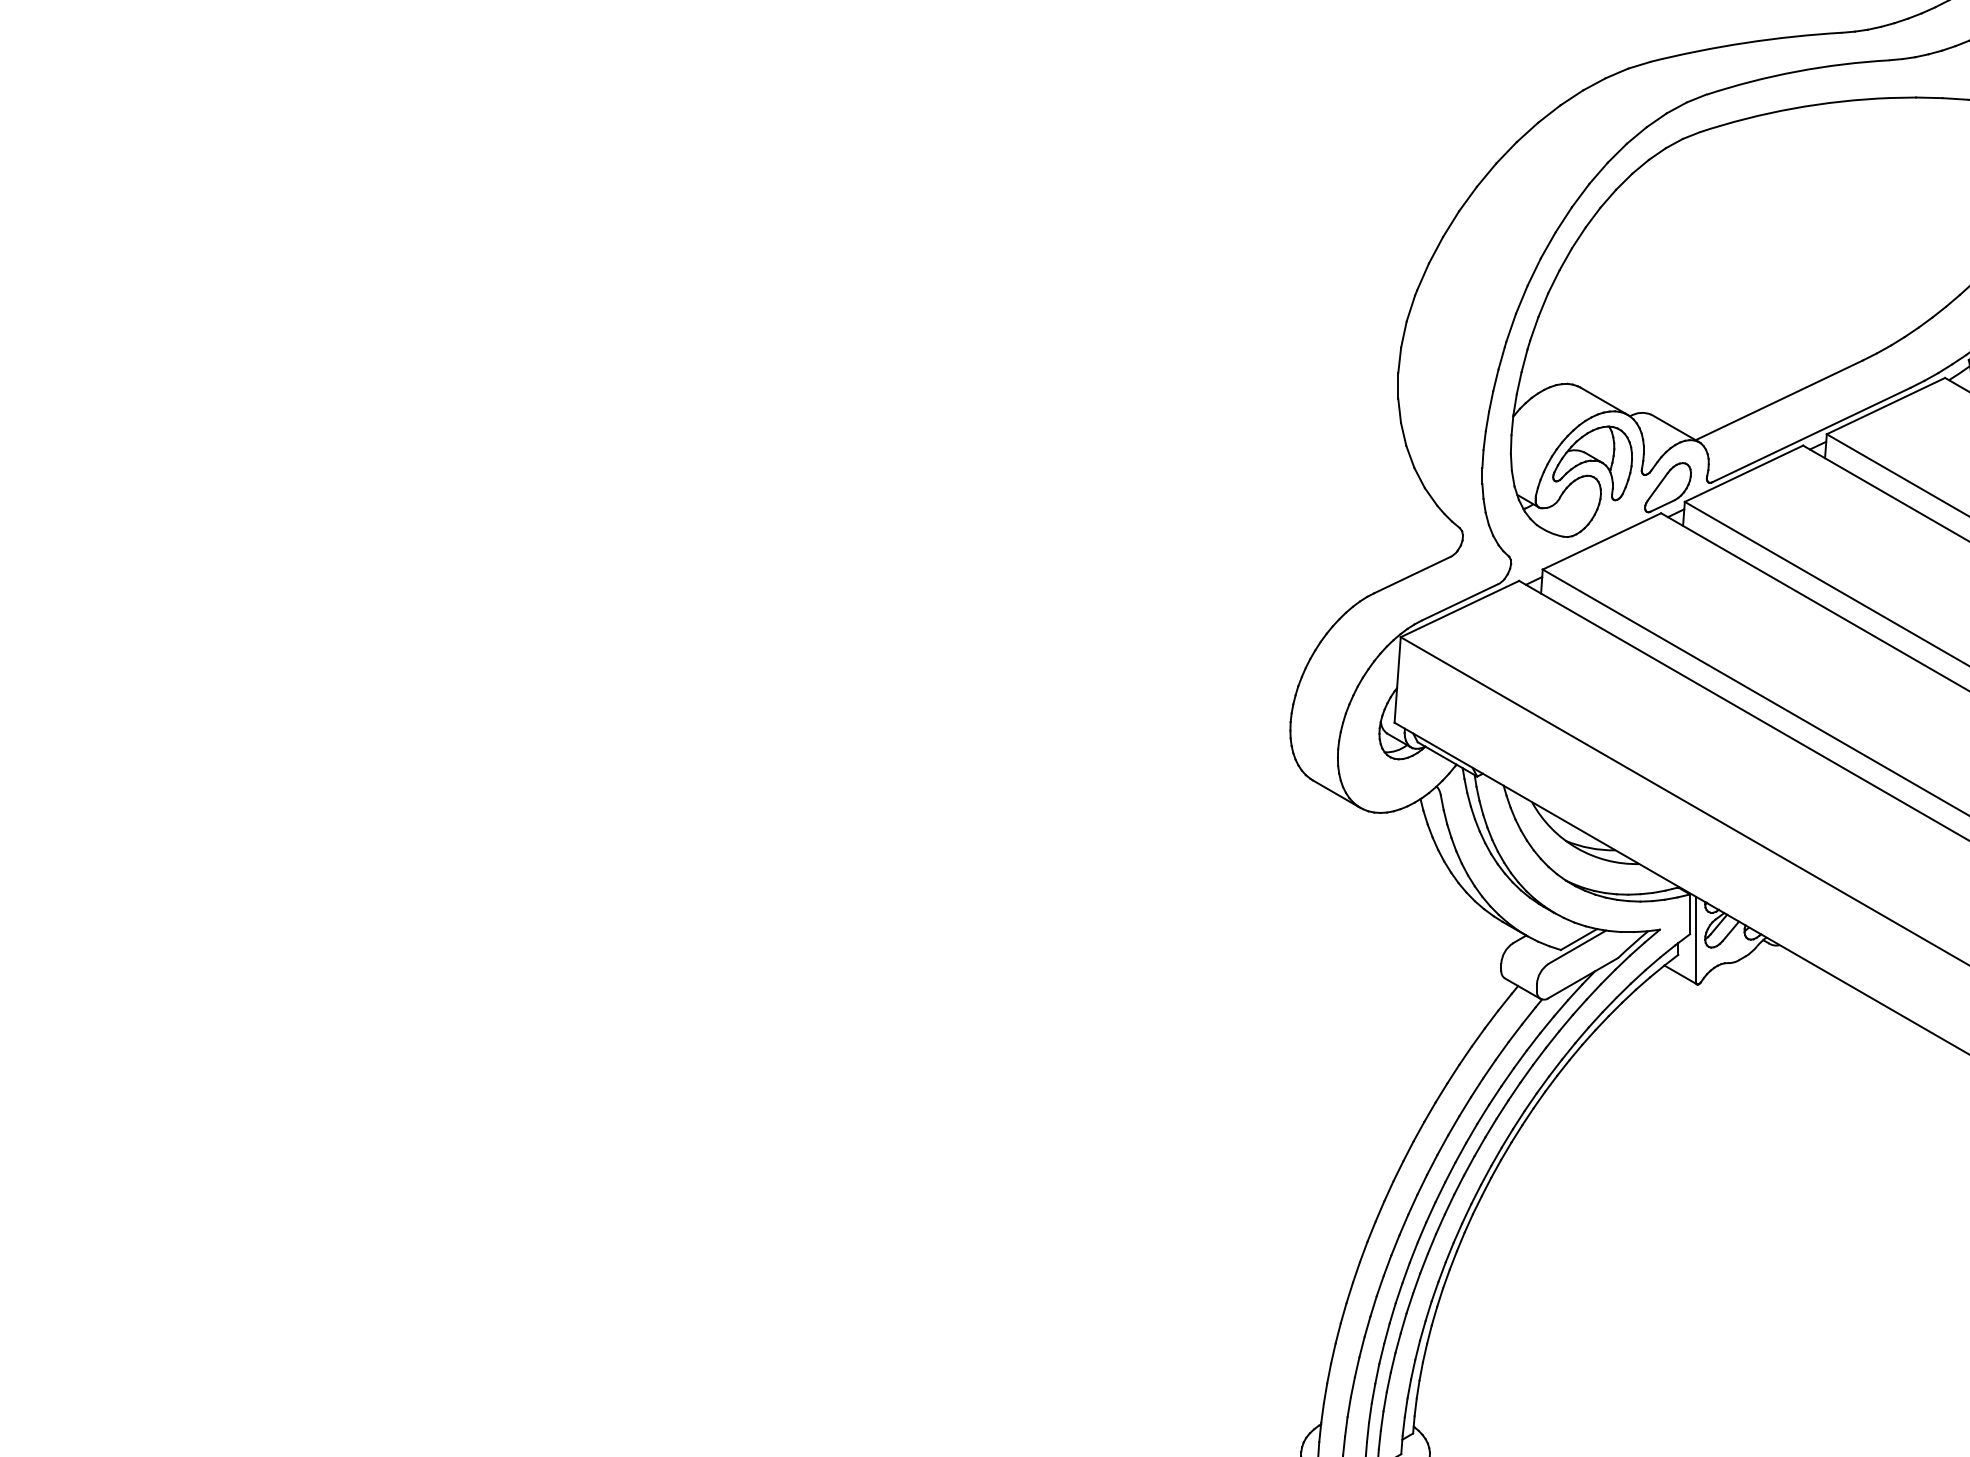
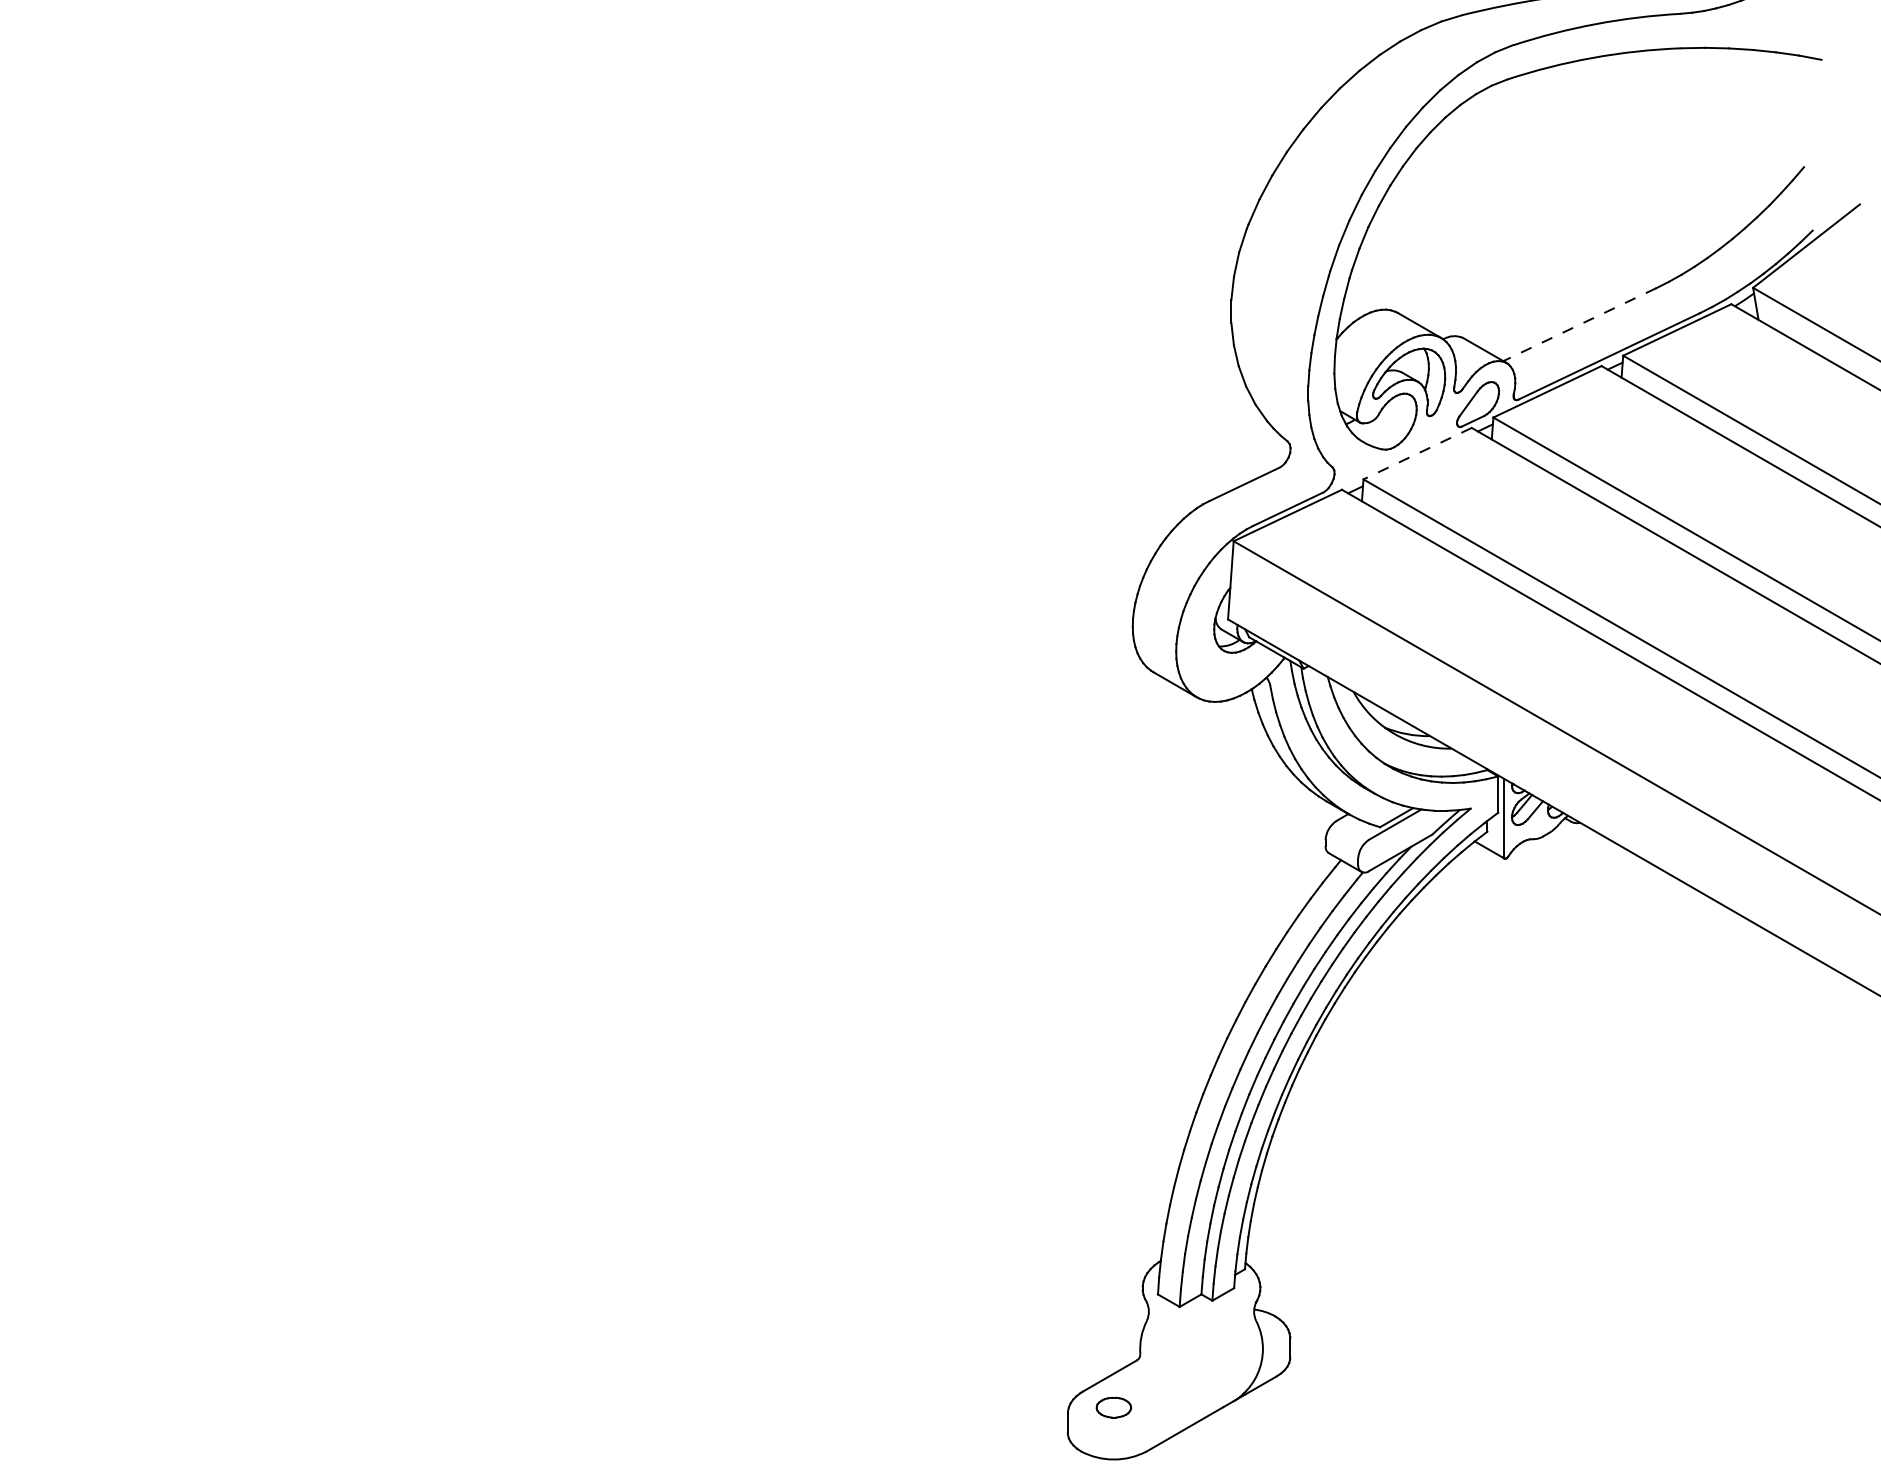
line: (1779, 400) -> (1579, 324), solid -> dashed
line: (1601, 541) -> (1417, 453), solid -> dashed

